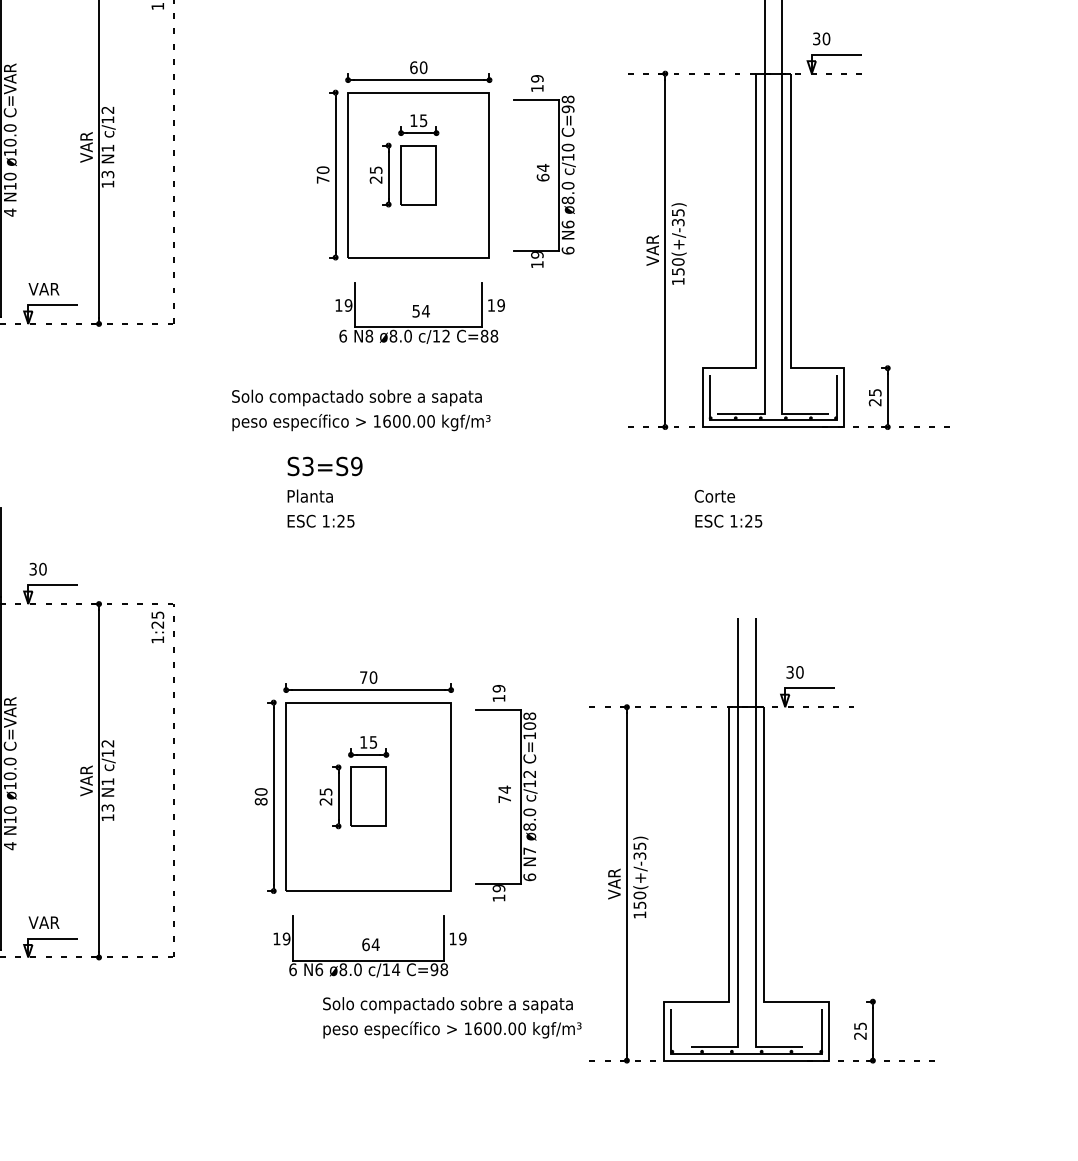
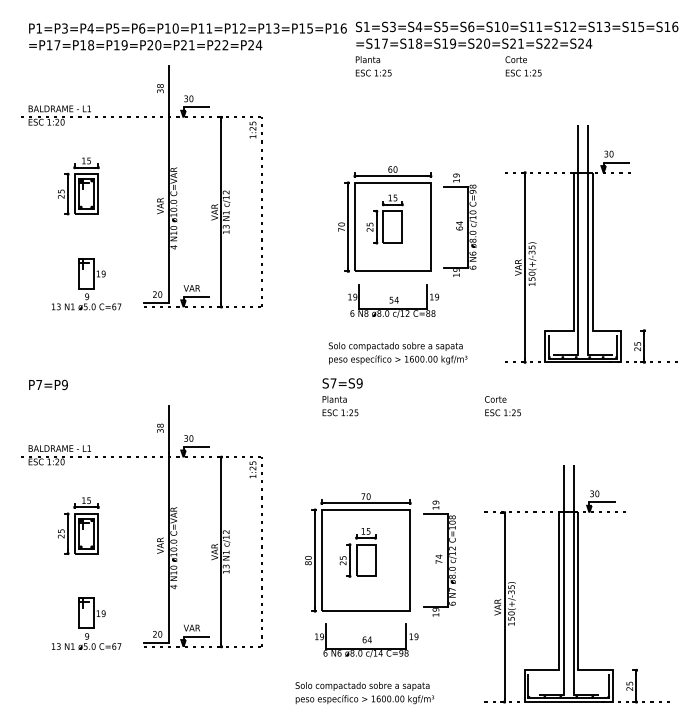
text: (360, 410) -> (397, 353), moved
text: (307, 466) -> (333, 383), S3=S9 -> S7=S9
text: (727, 509) -> (502, 406), moved
text: (451, 1018) -> (364, 693), moved

